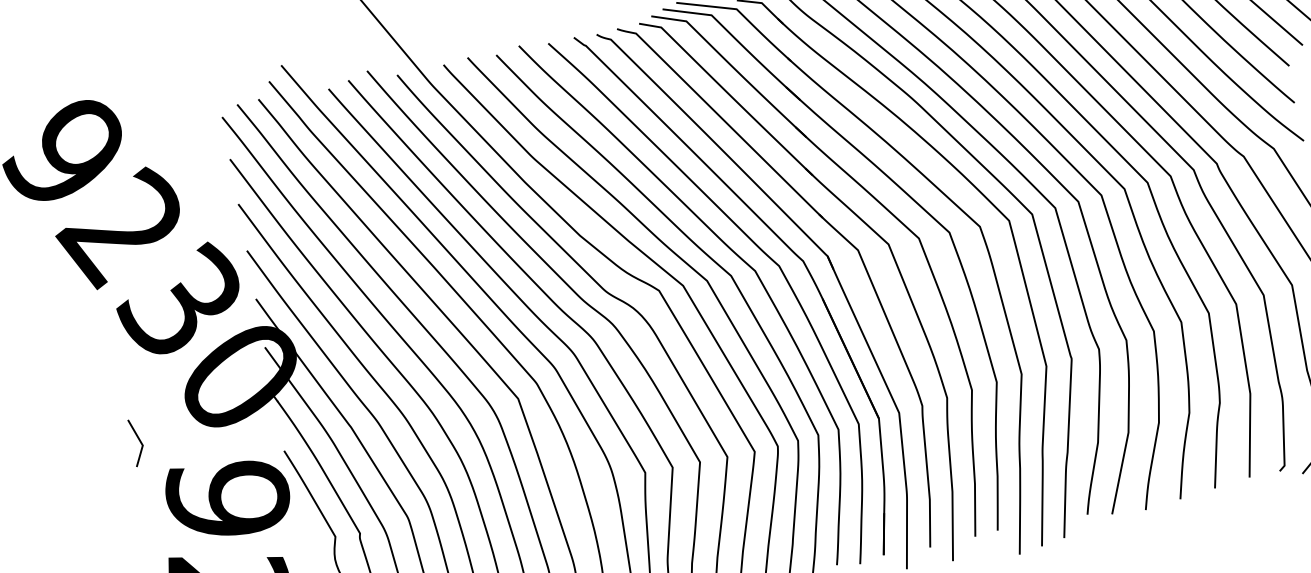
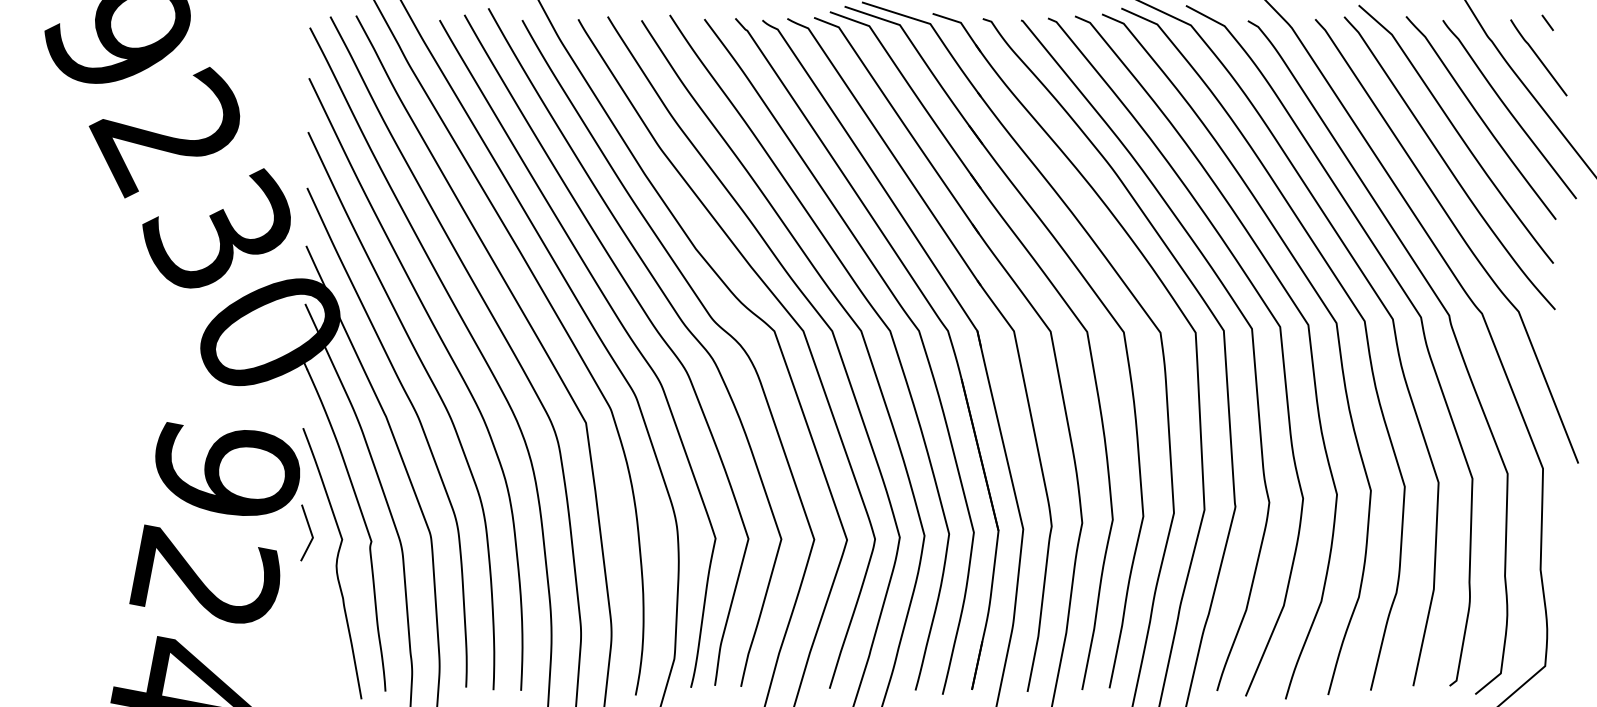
curve: (138, 440) -> (309, 531), moved

